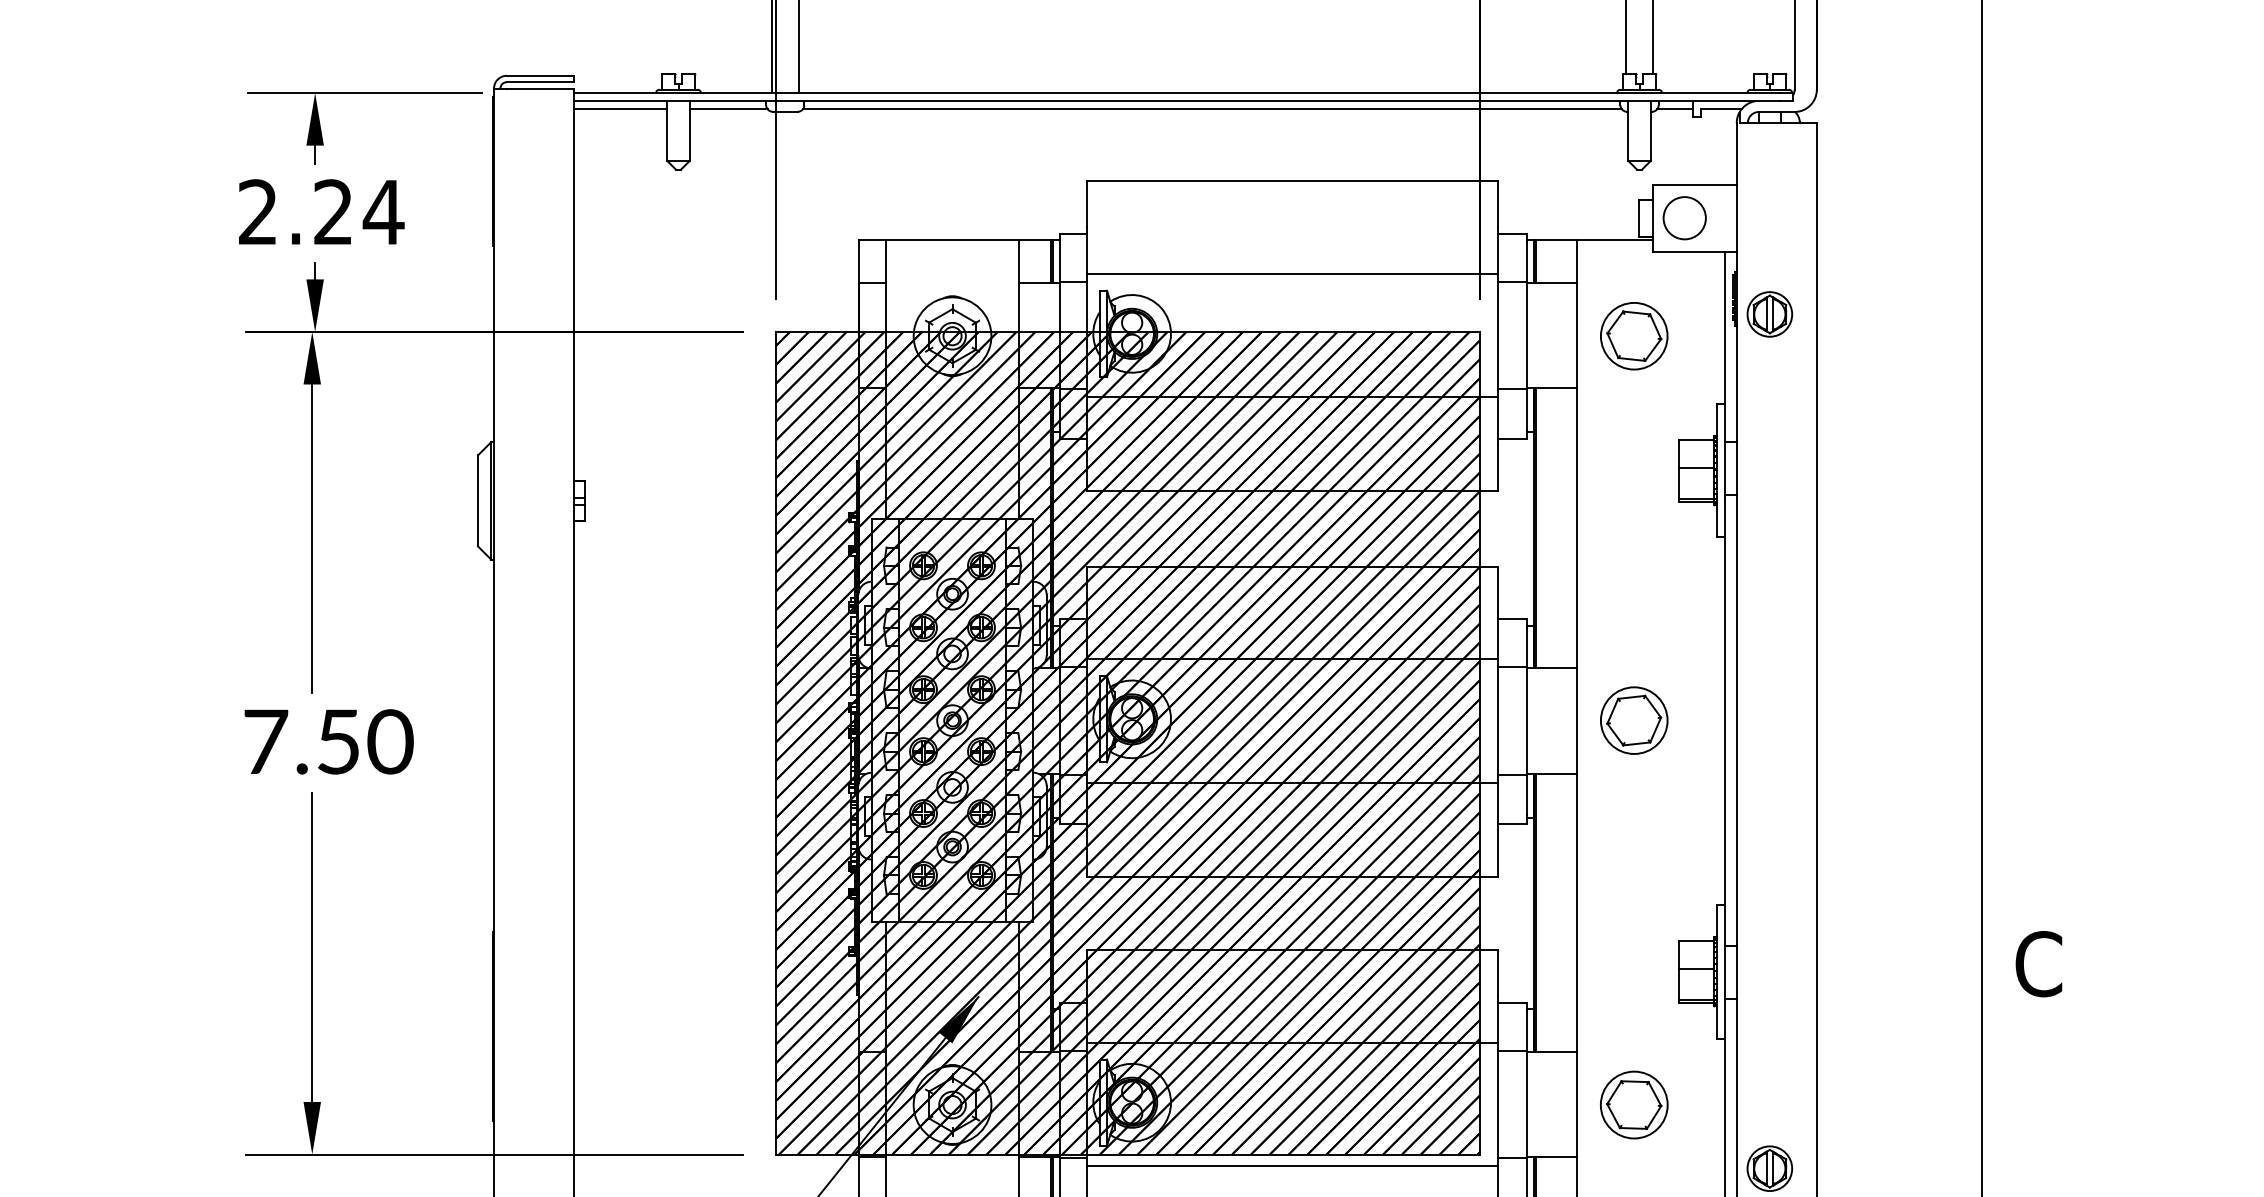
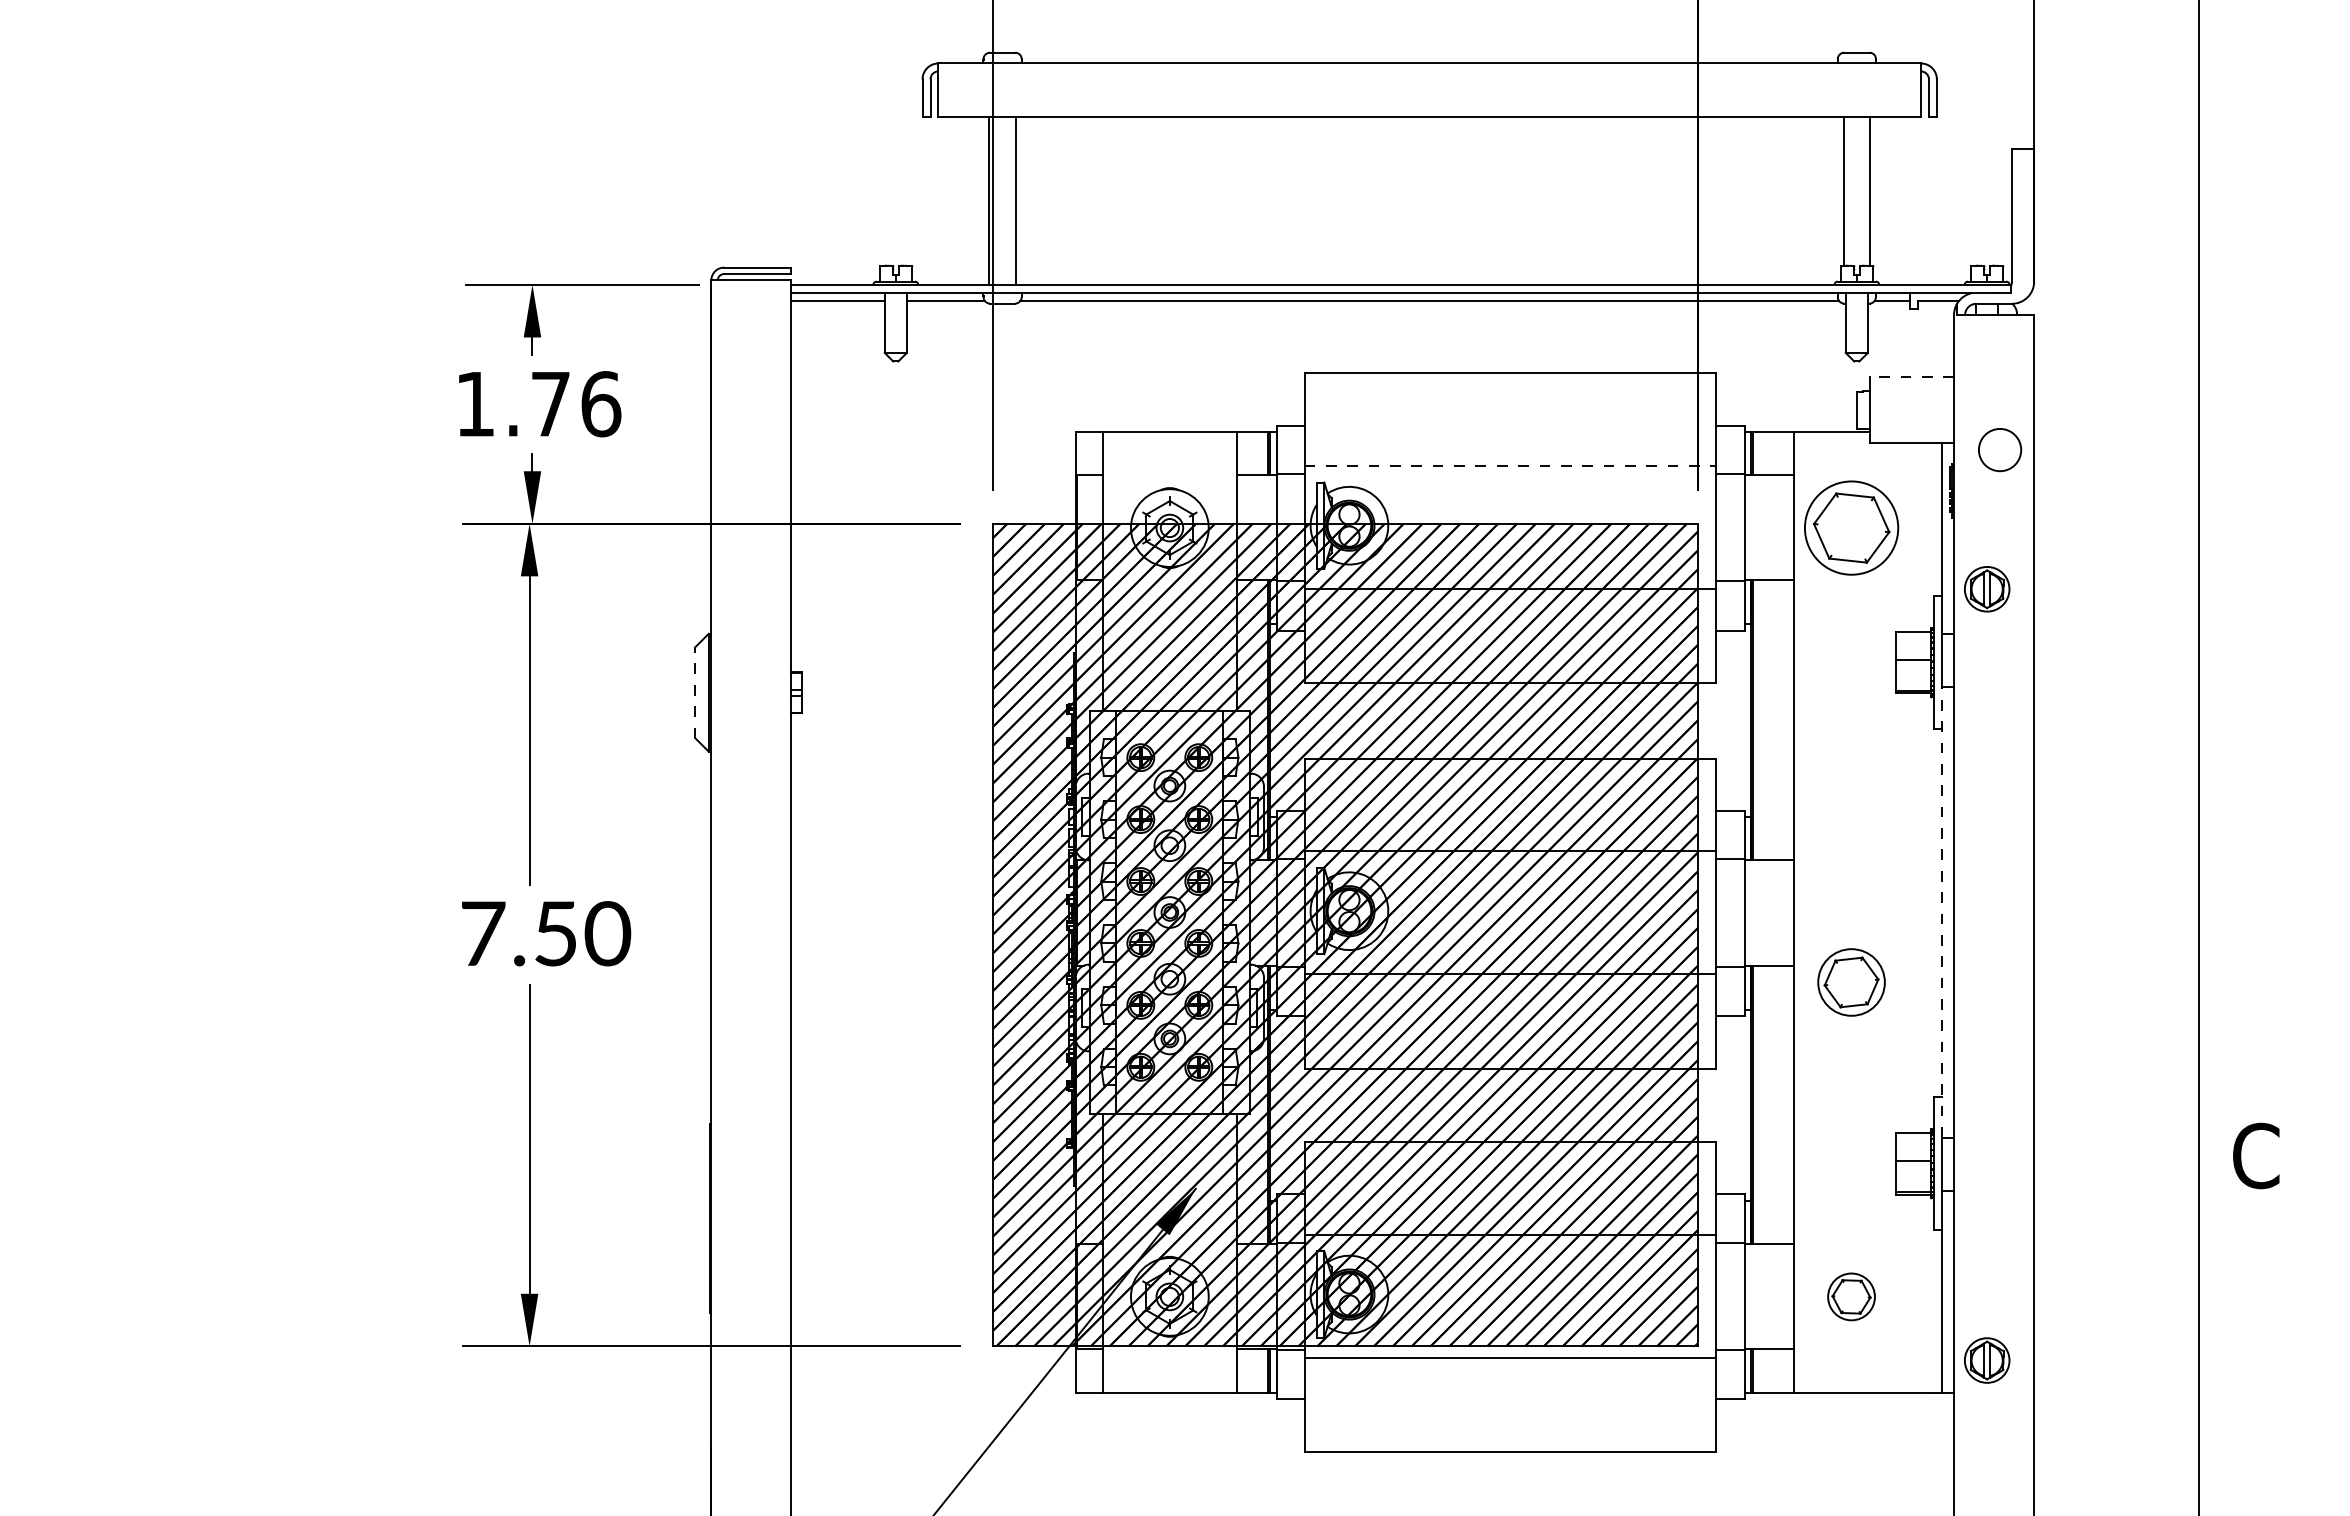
line: (1694, 184) -> (1911, 376), solid -> dashed
text: (321, 212) -> (538, 404), 2.24 -> 1.76
circle: (1685, 218) -> (2000, 450), moved
line: (1293, 273) -> (1510, 465), solid -> dashed
part: (1770, 314) -> (1987, 589), moved
part: (1634, 335) -> (1851, 527), size x1.4
line: (478, 500) -> (695, 692), solid -> dashed
part: (1634, 720) -> (1851, 982), moved
line: (1725, 720) -> (1942, 912), solid -> dashed
part: (1634, 1104) -> (1851, 1296), size x0.7

